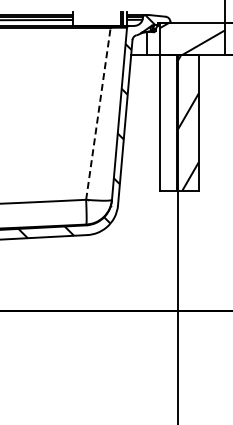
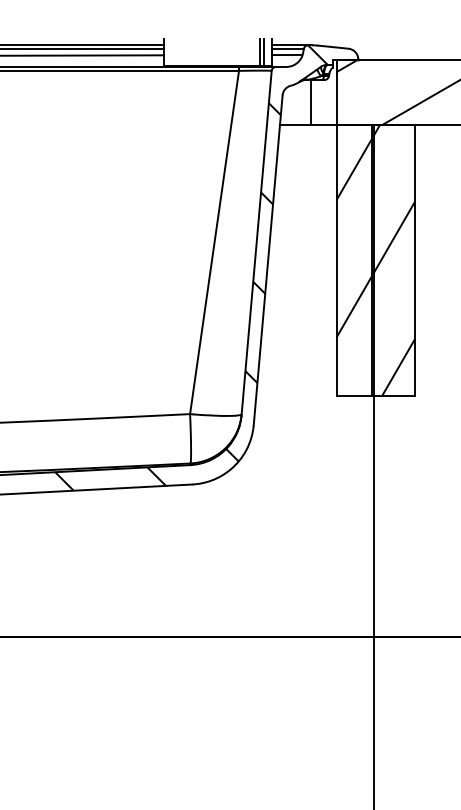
hatch: (168, 111) -> (354, 237), added
line: (98, 113) -> (214, 241), dashed -> solid

